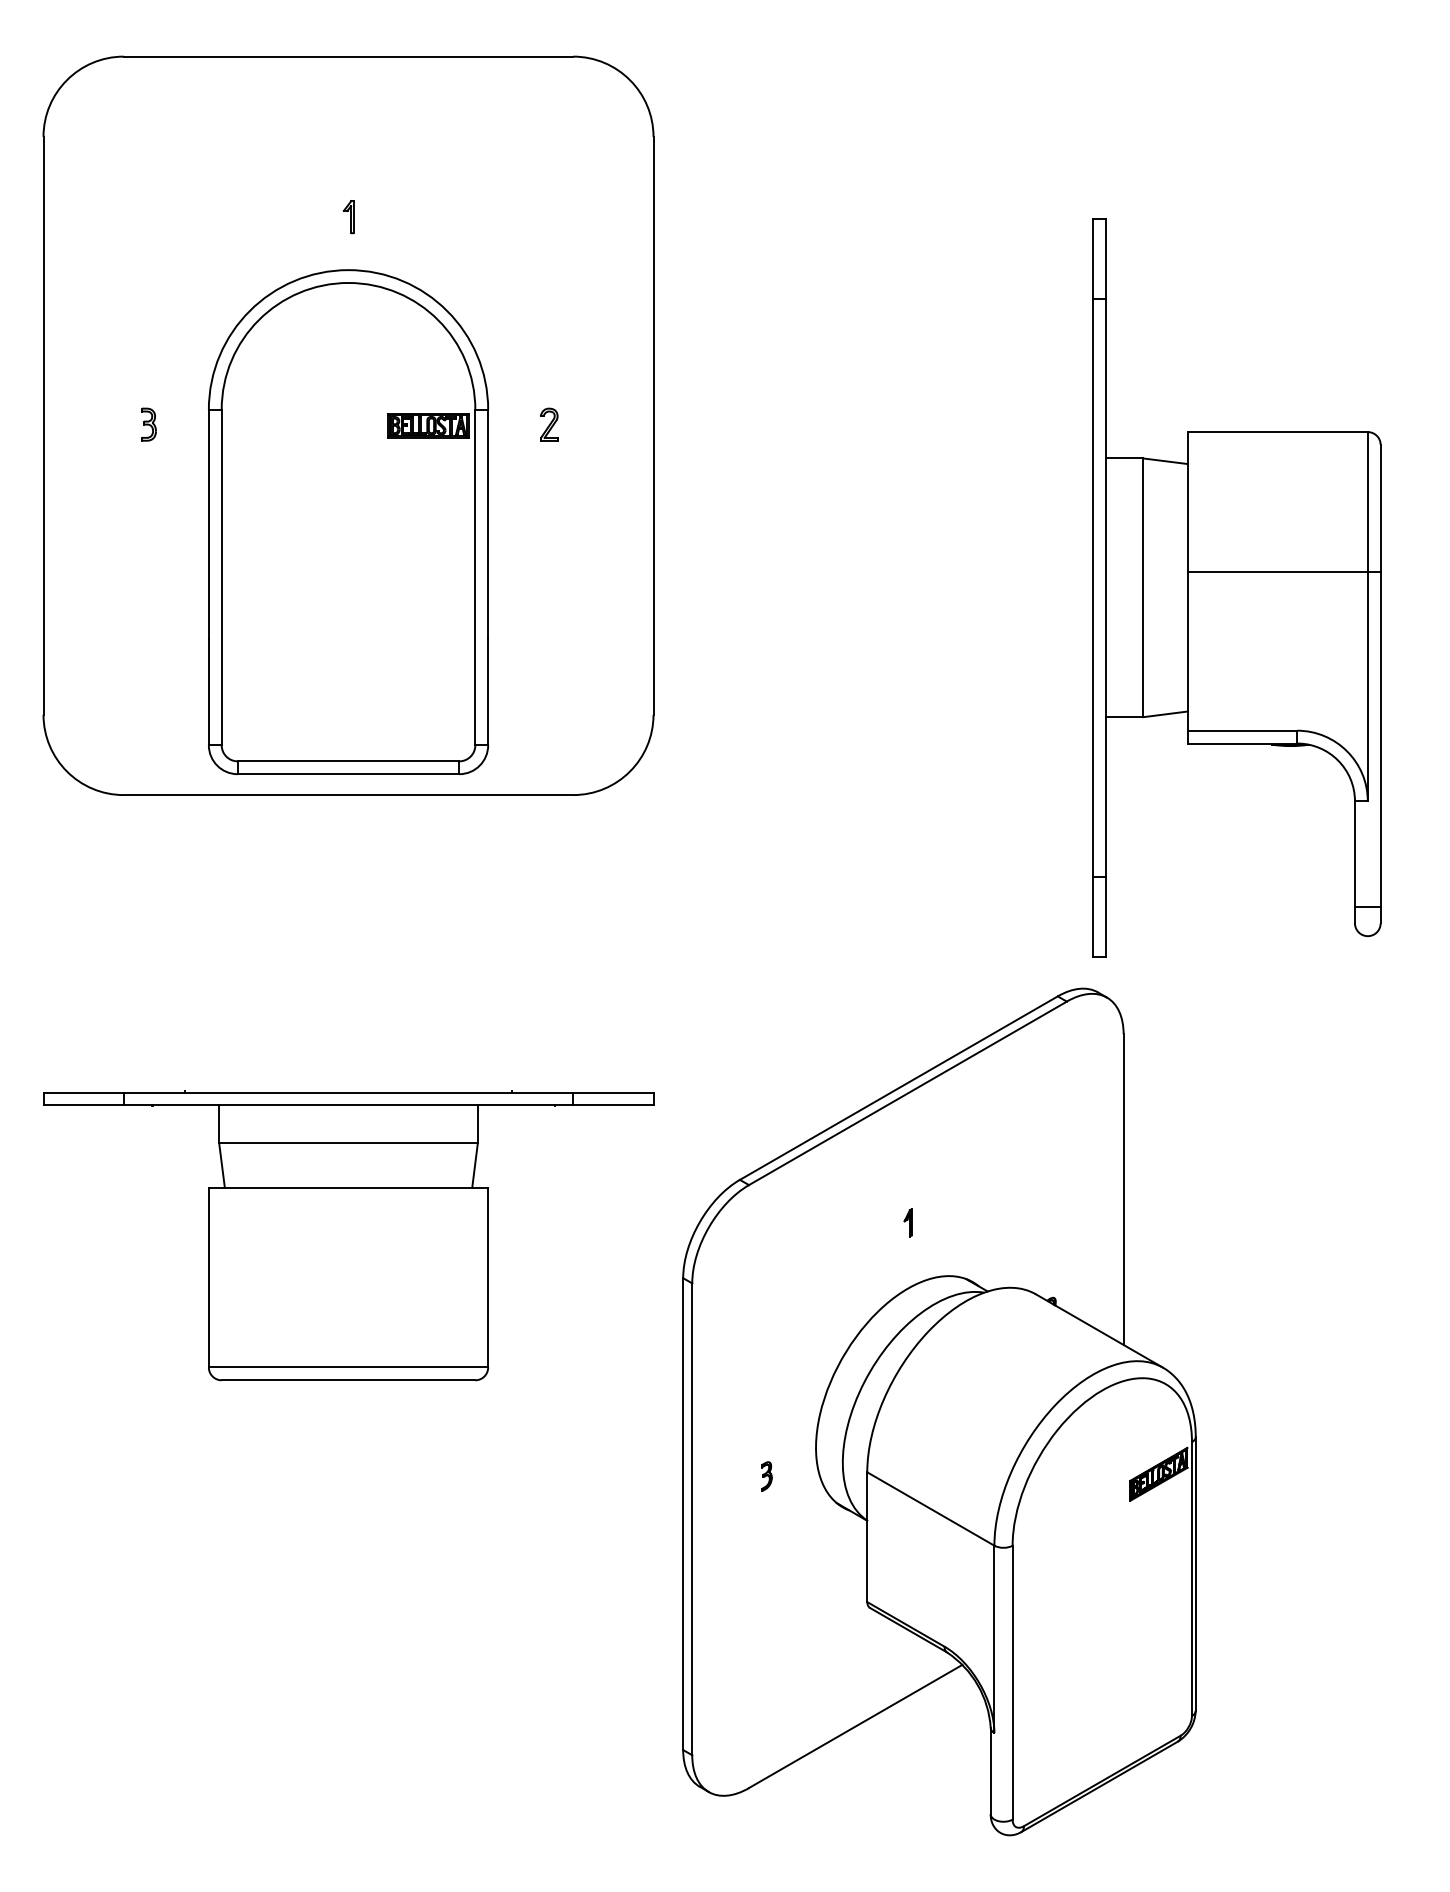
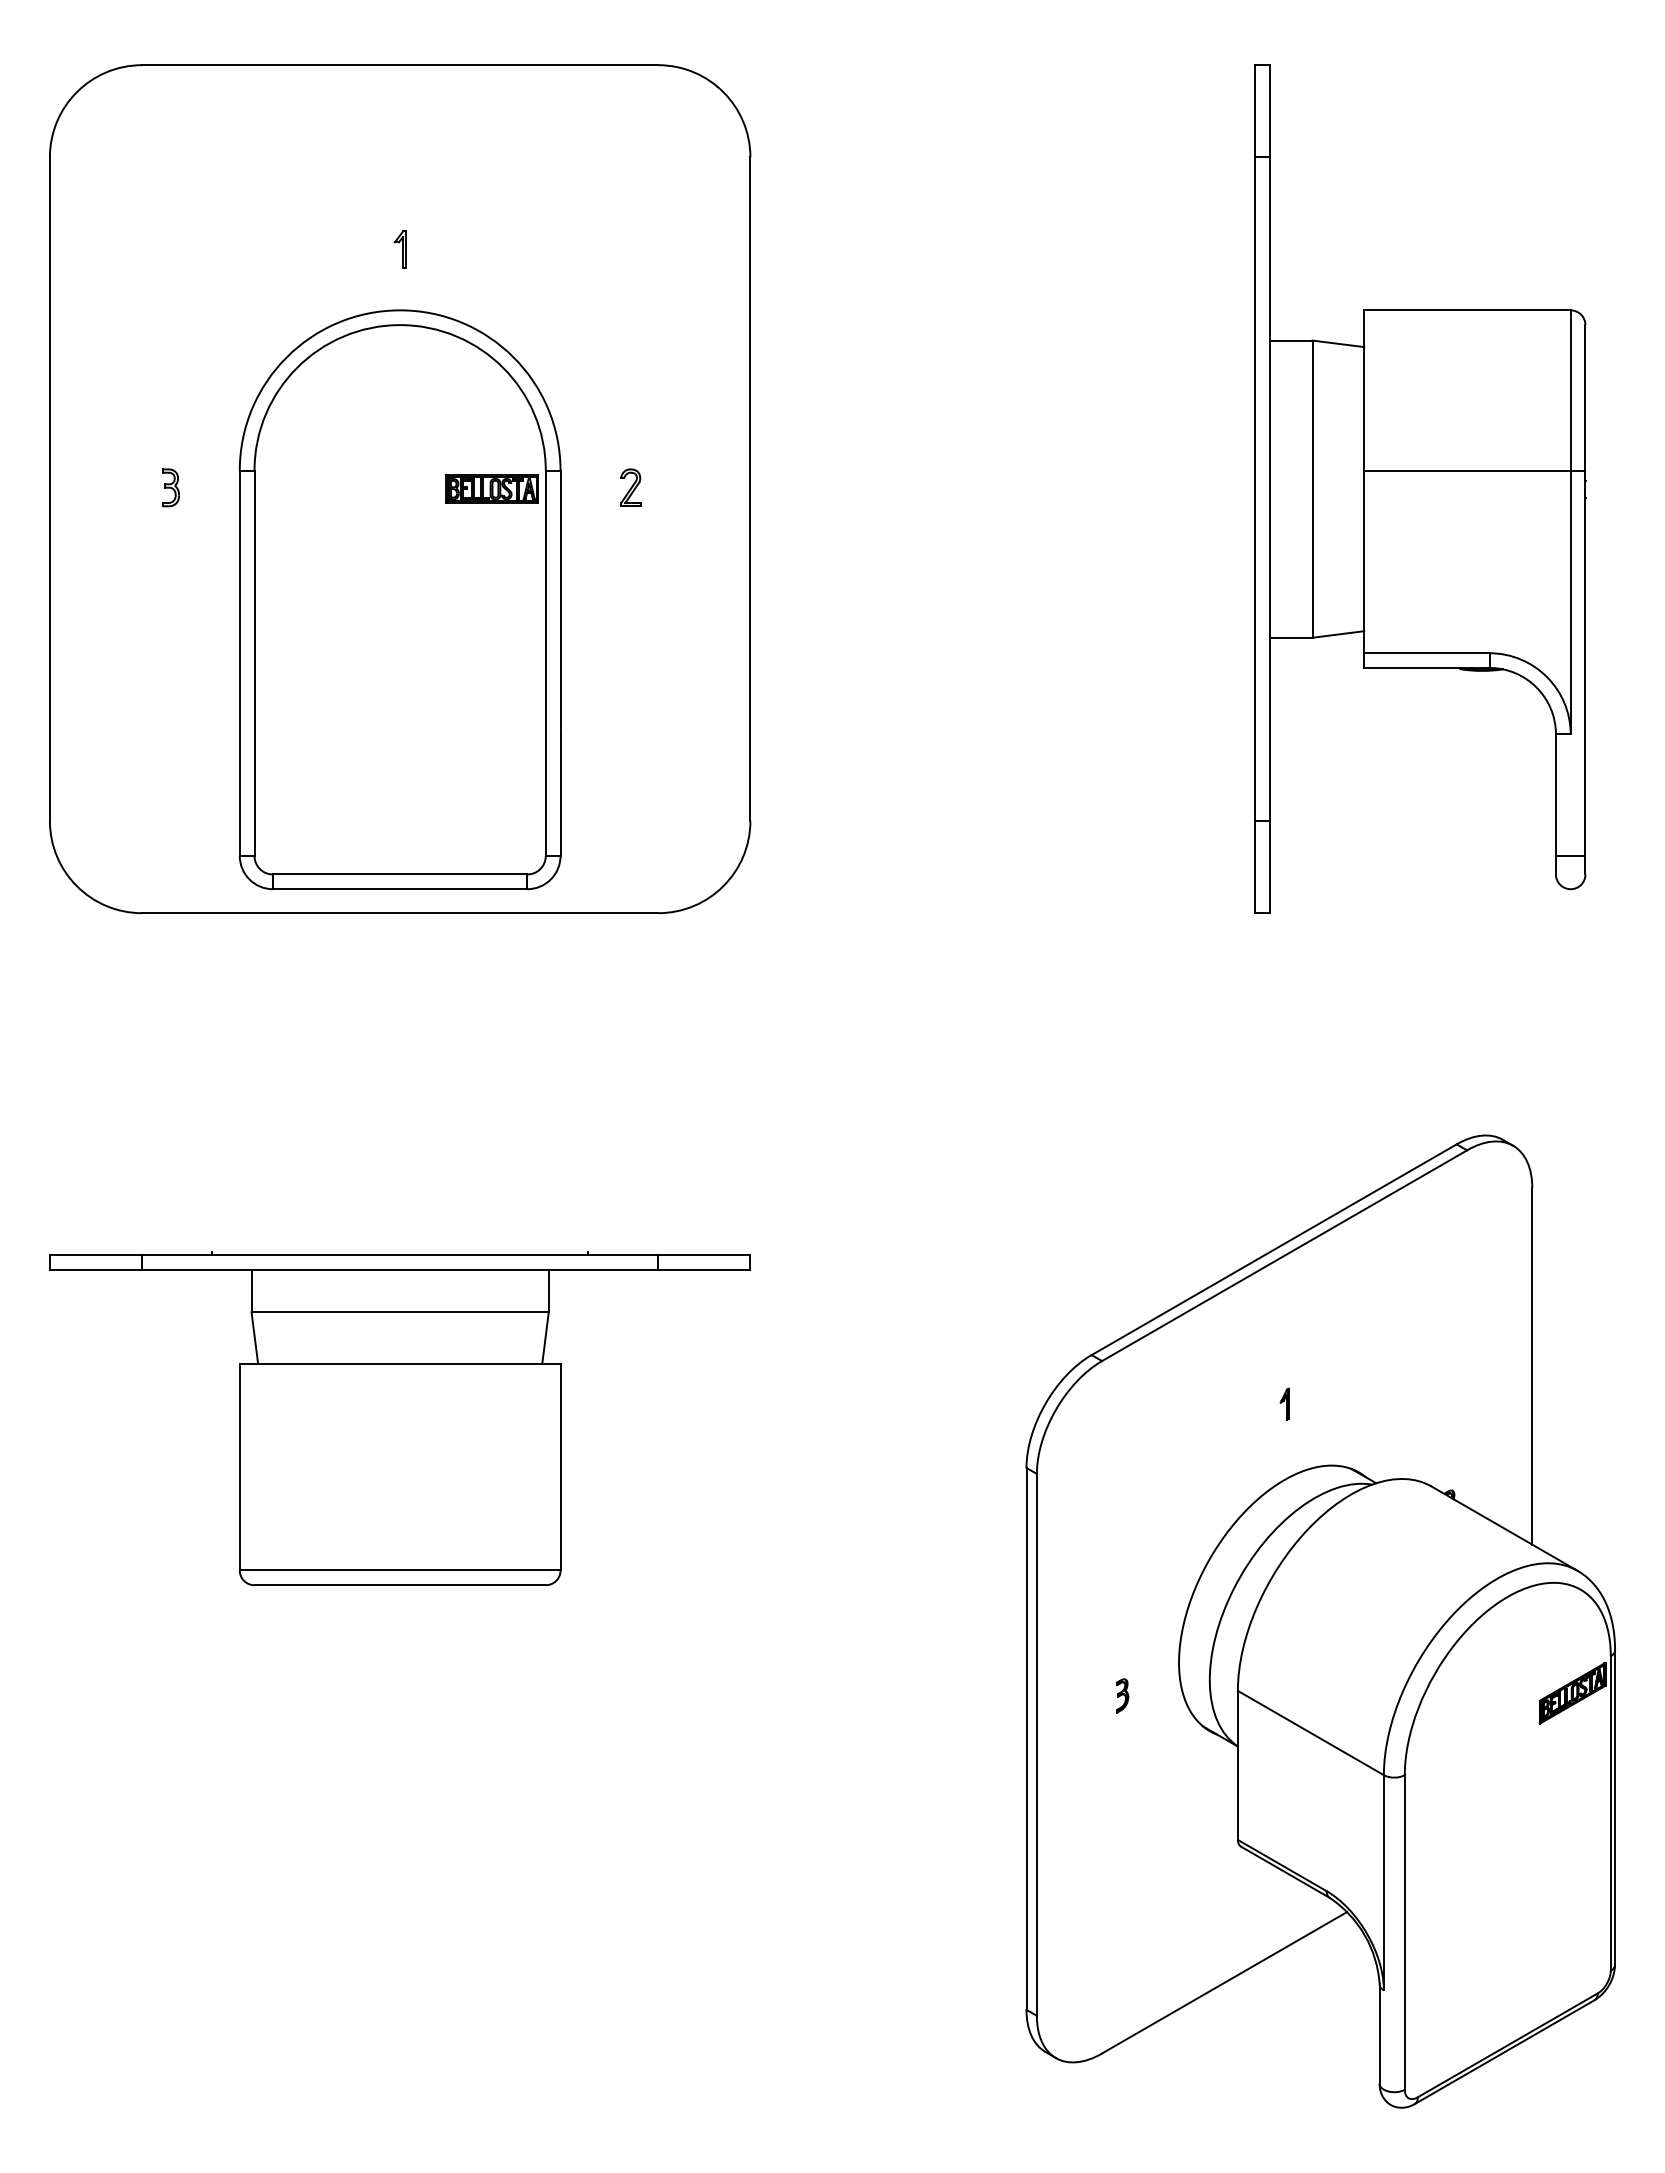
part: (1237, 587) -> (1420, 488), moved
part: (939, 1411) -> (1320, 1621), moved

